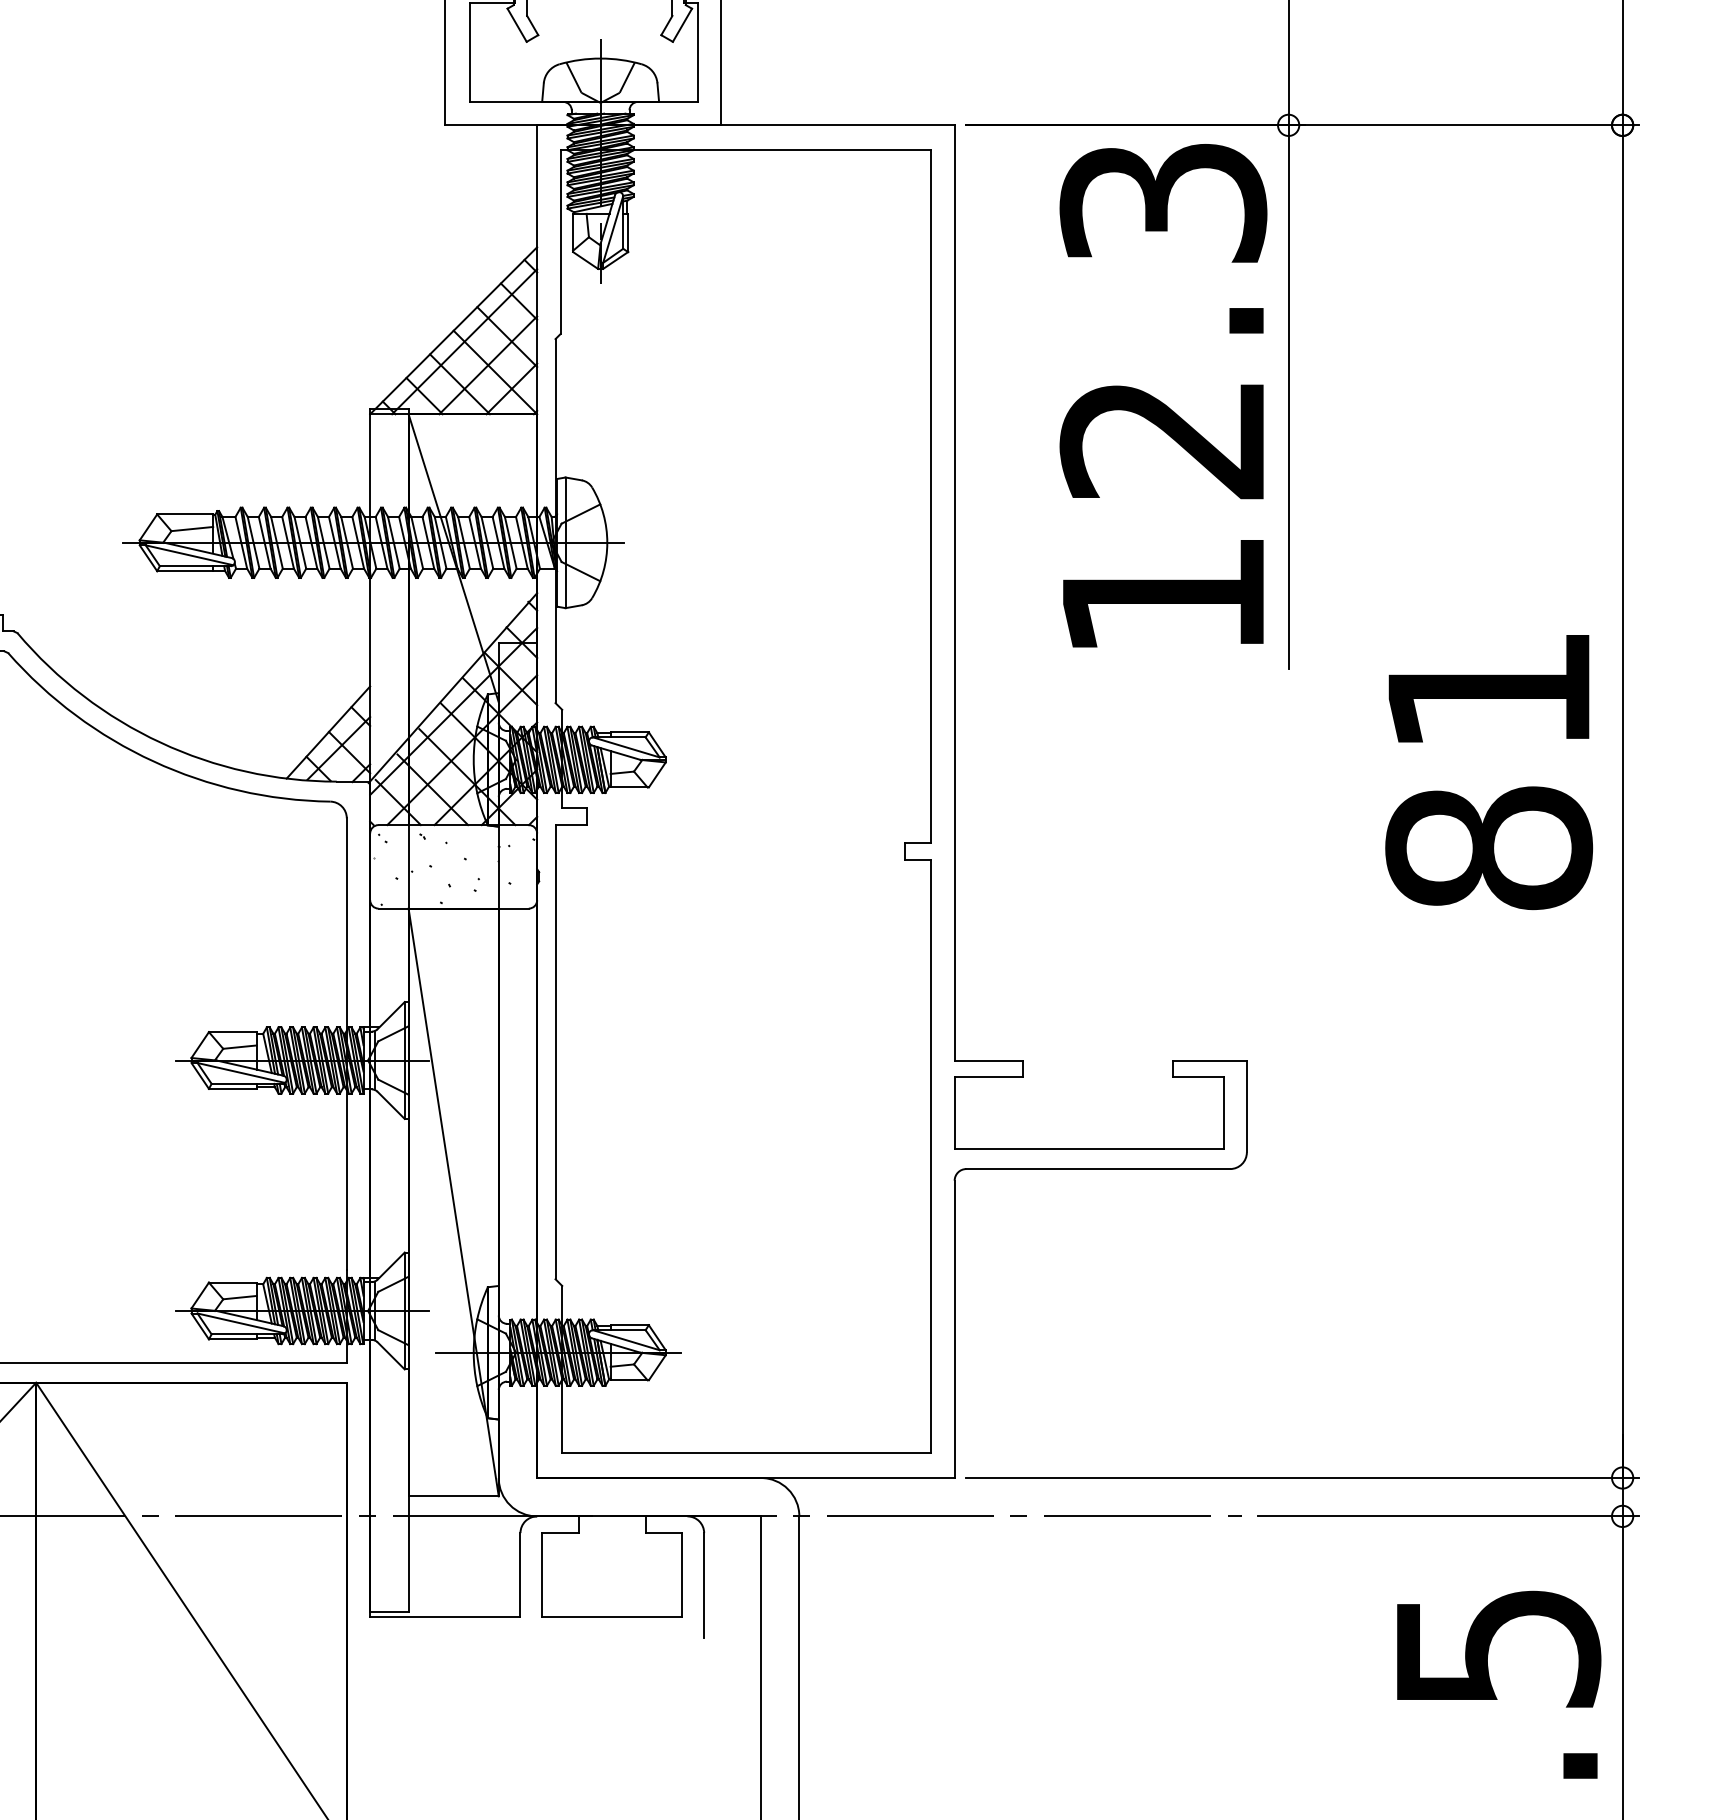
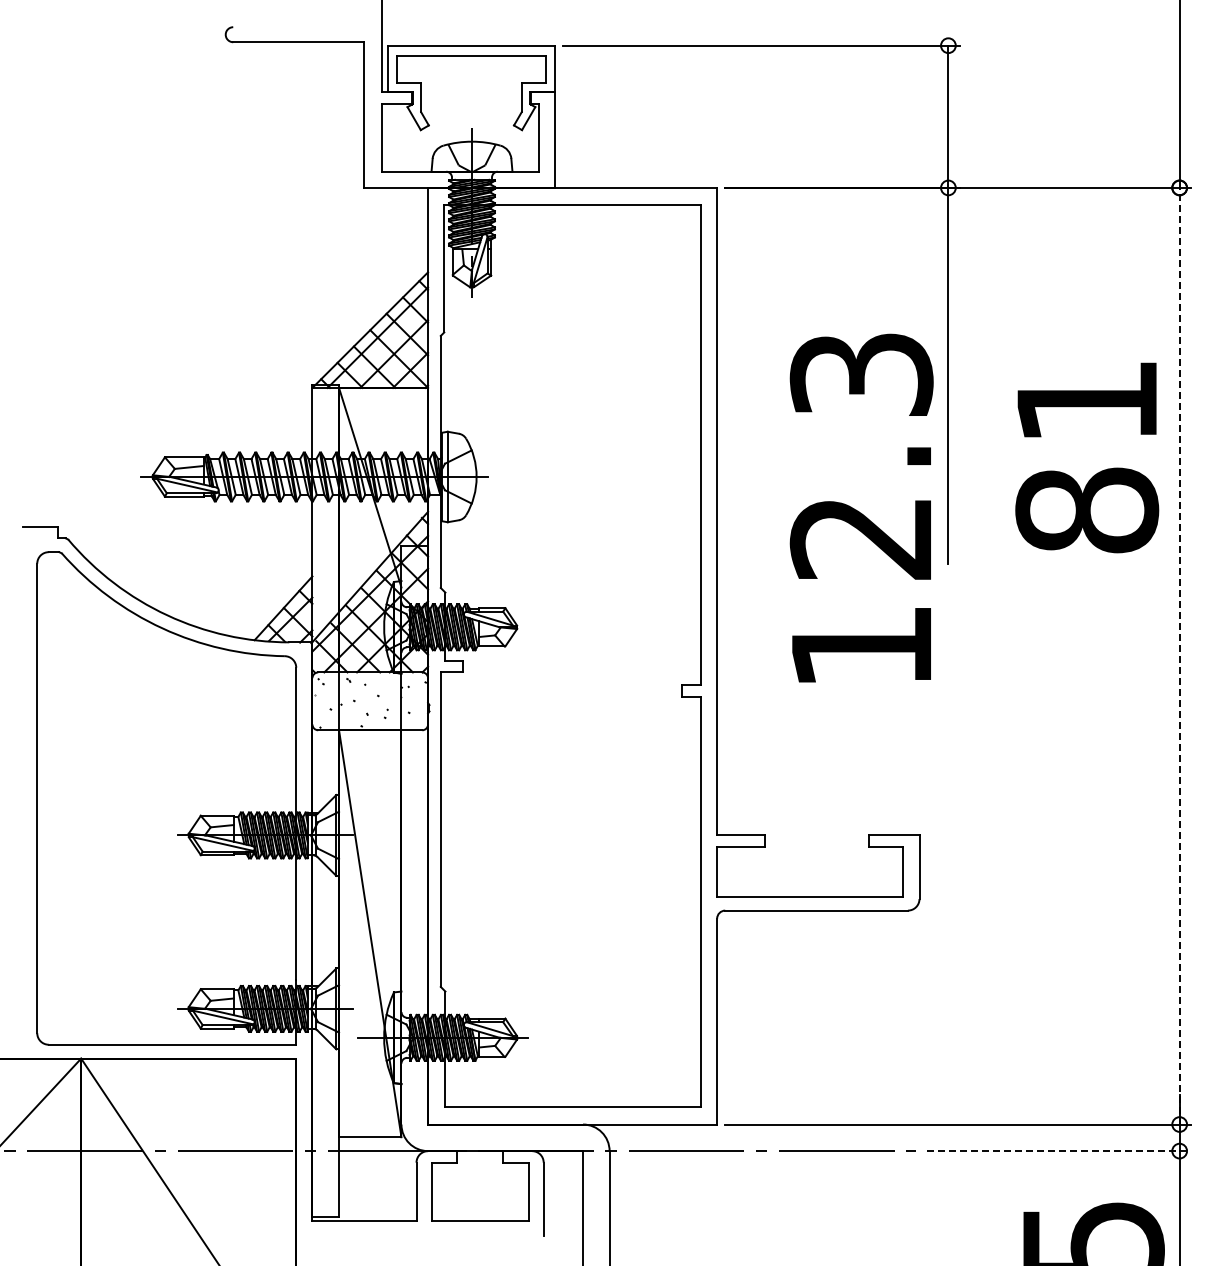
text: (1163, 394) -> (861, 507), moved
text: (1489, 771) -> (1087, 457), moved
line: (1622, 800) -> (1179, 655), solid -> dashed
line: (1449, 1516) -> (1059, 1151), solid -> dashed

